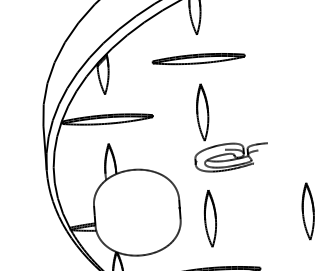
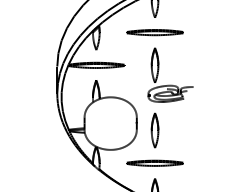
part: (307, 211) -> (214, 130), removed

